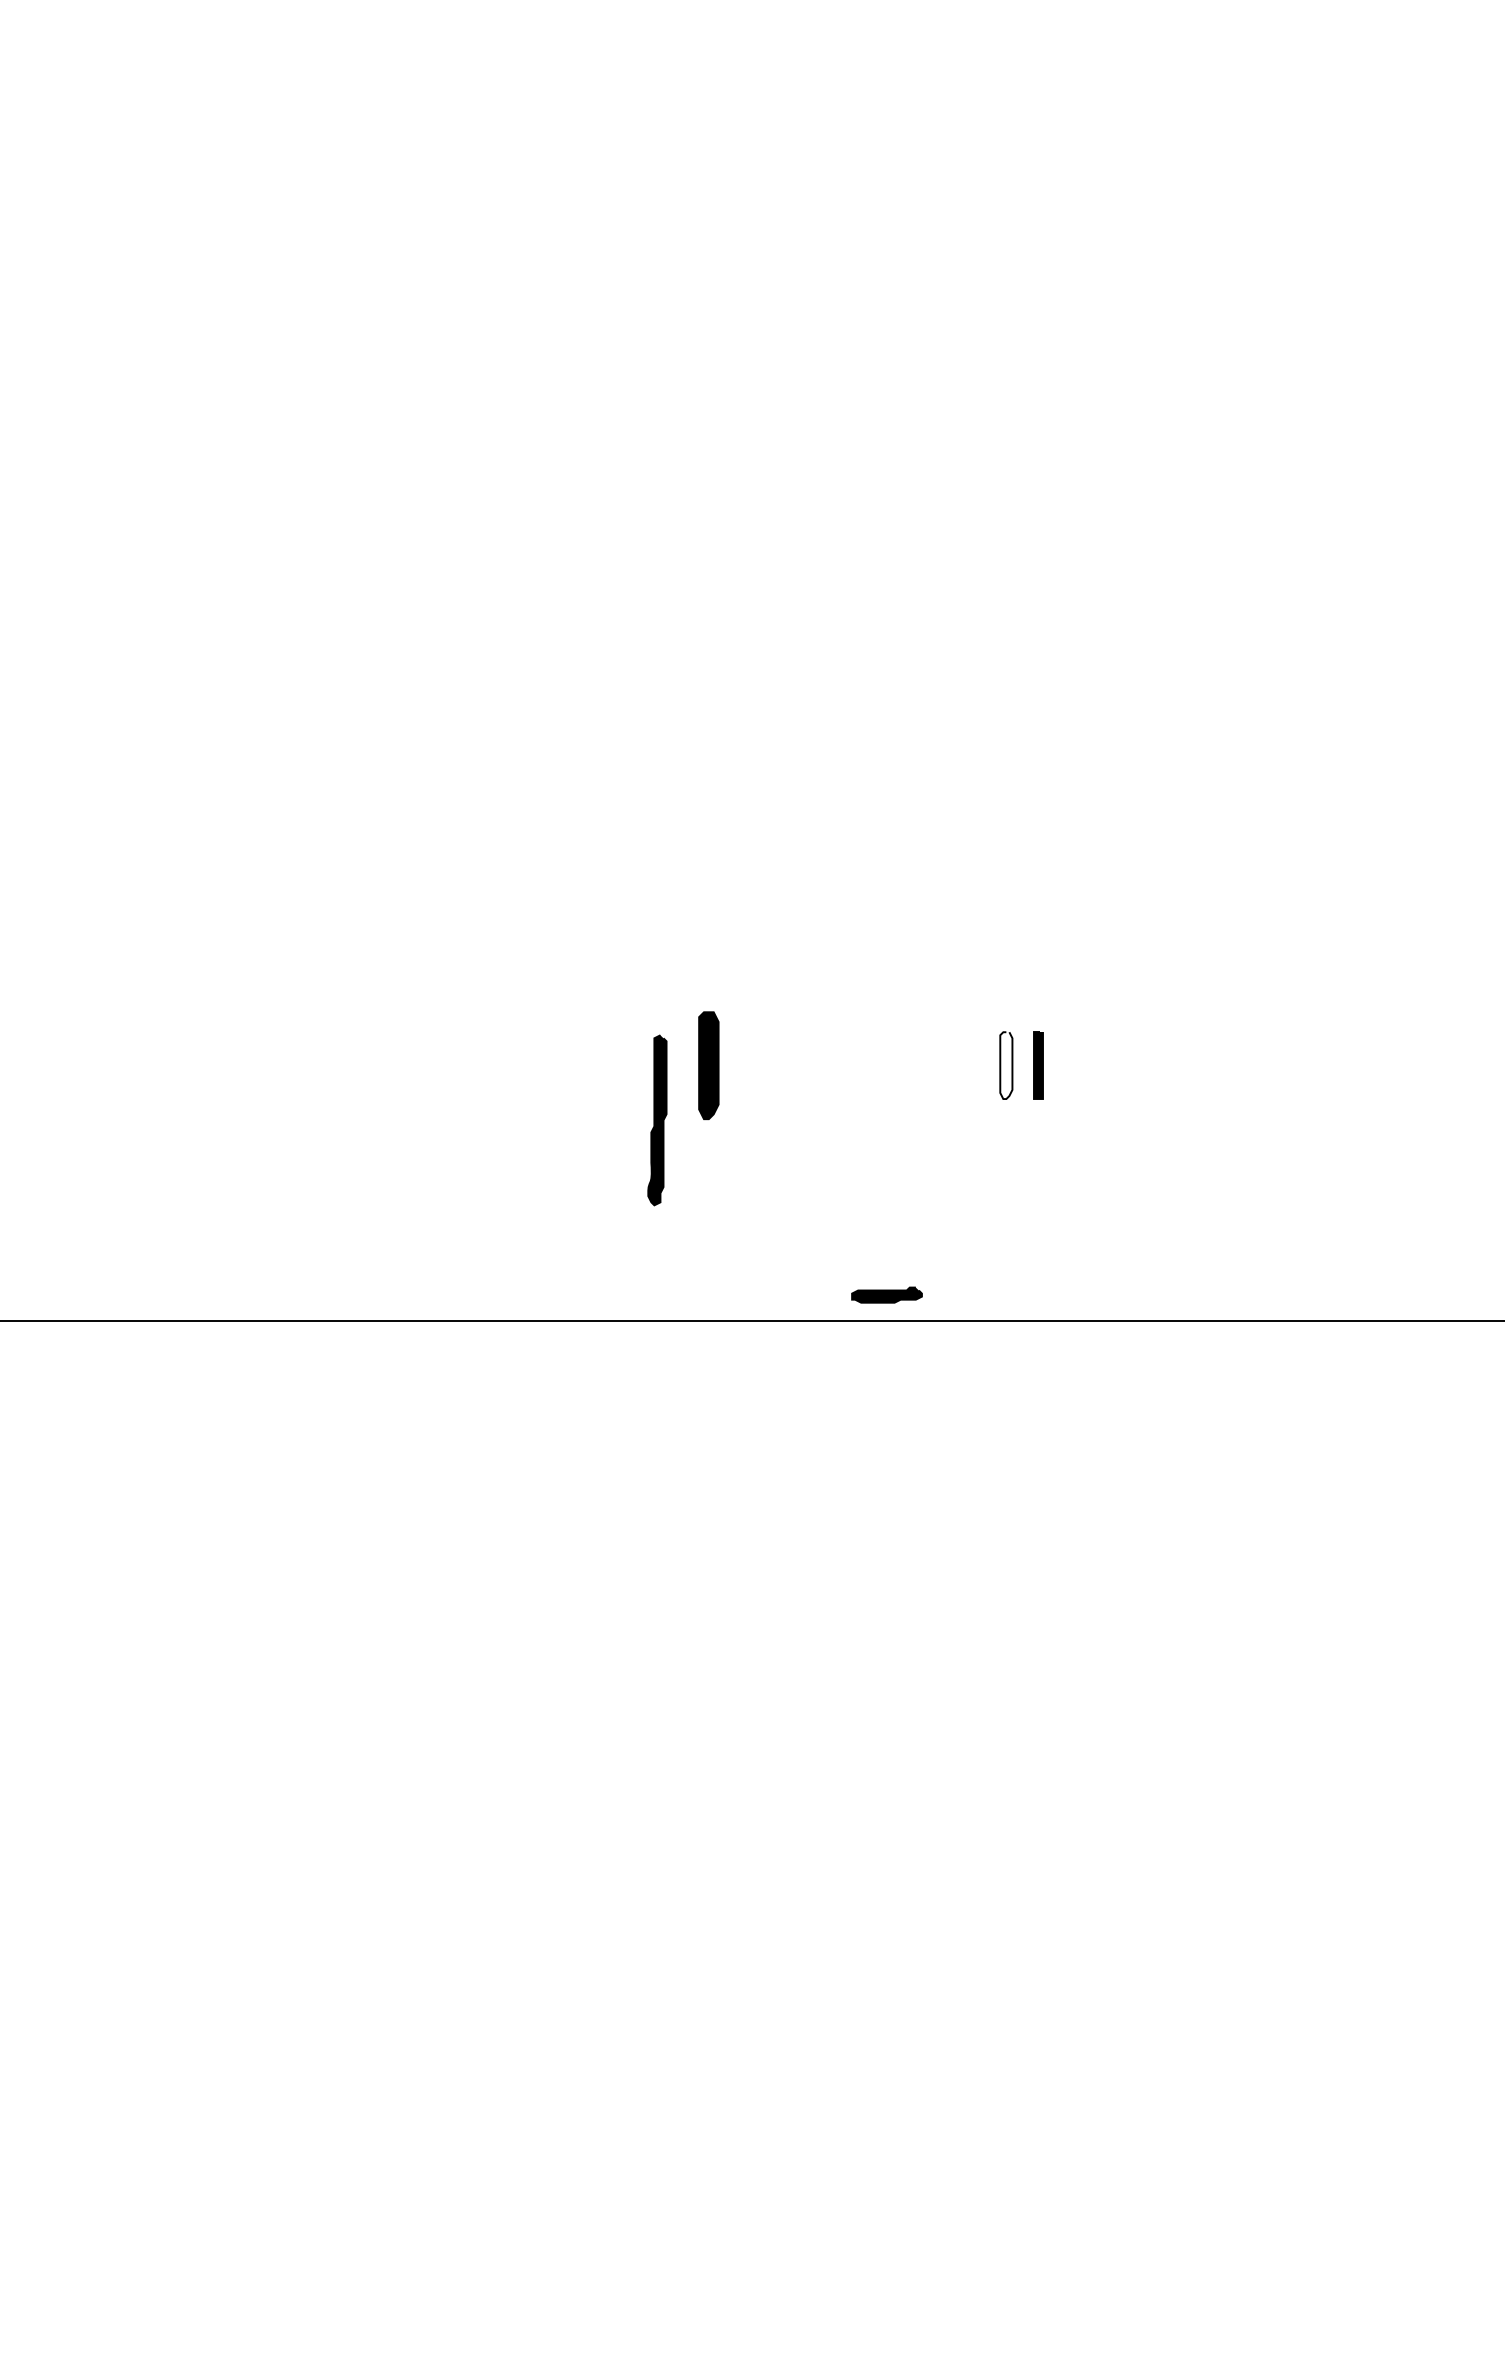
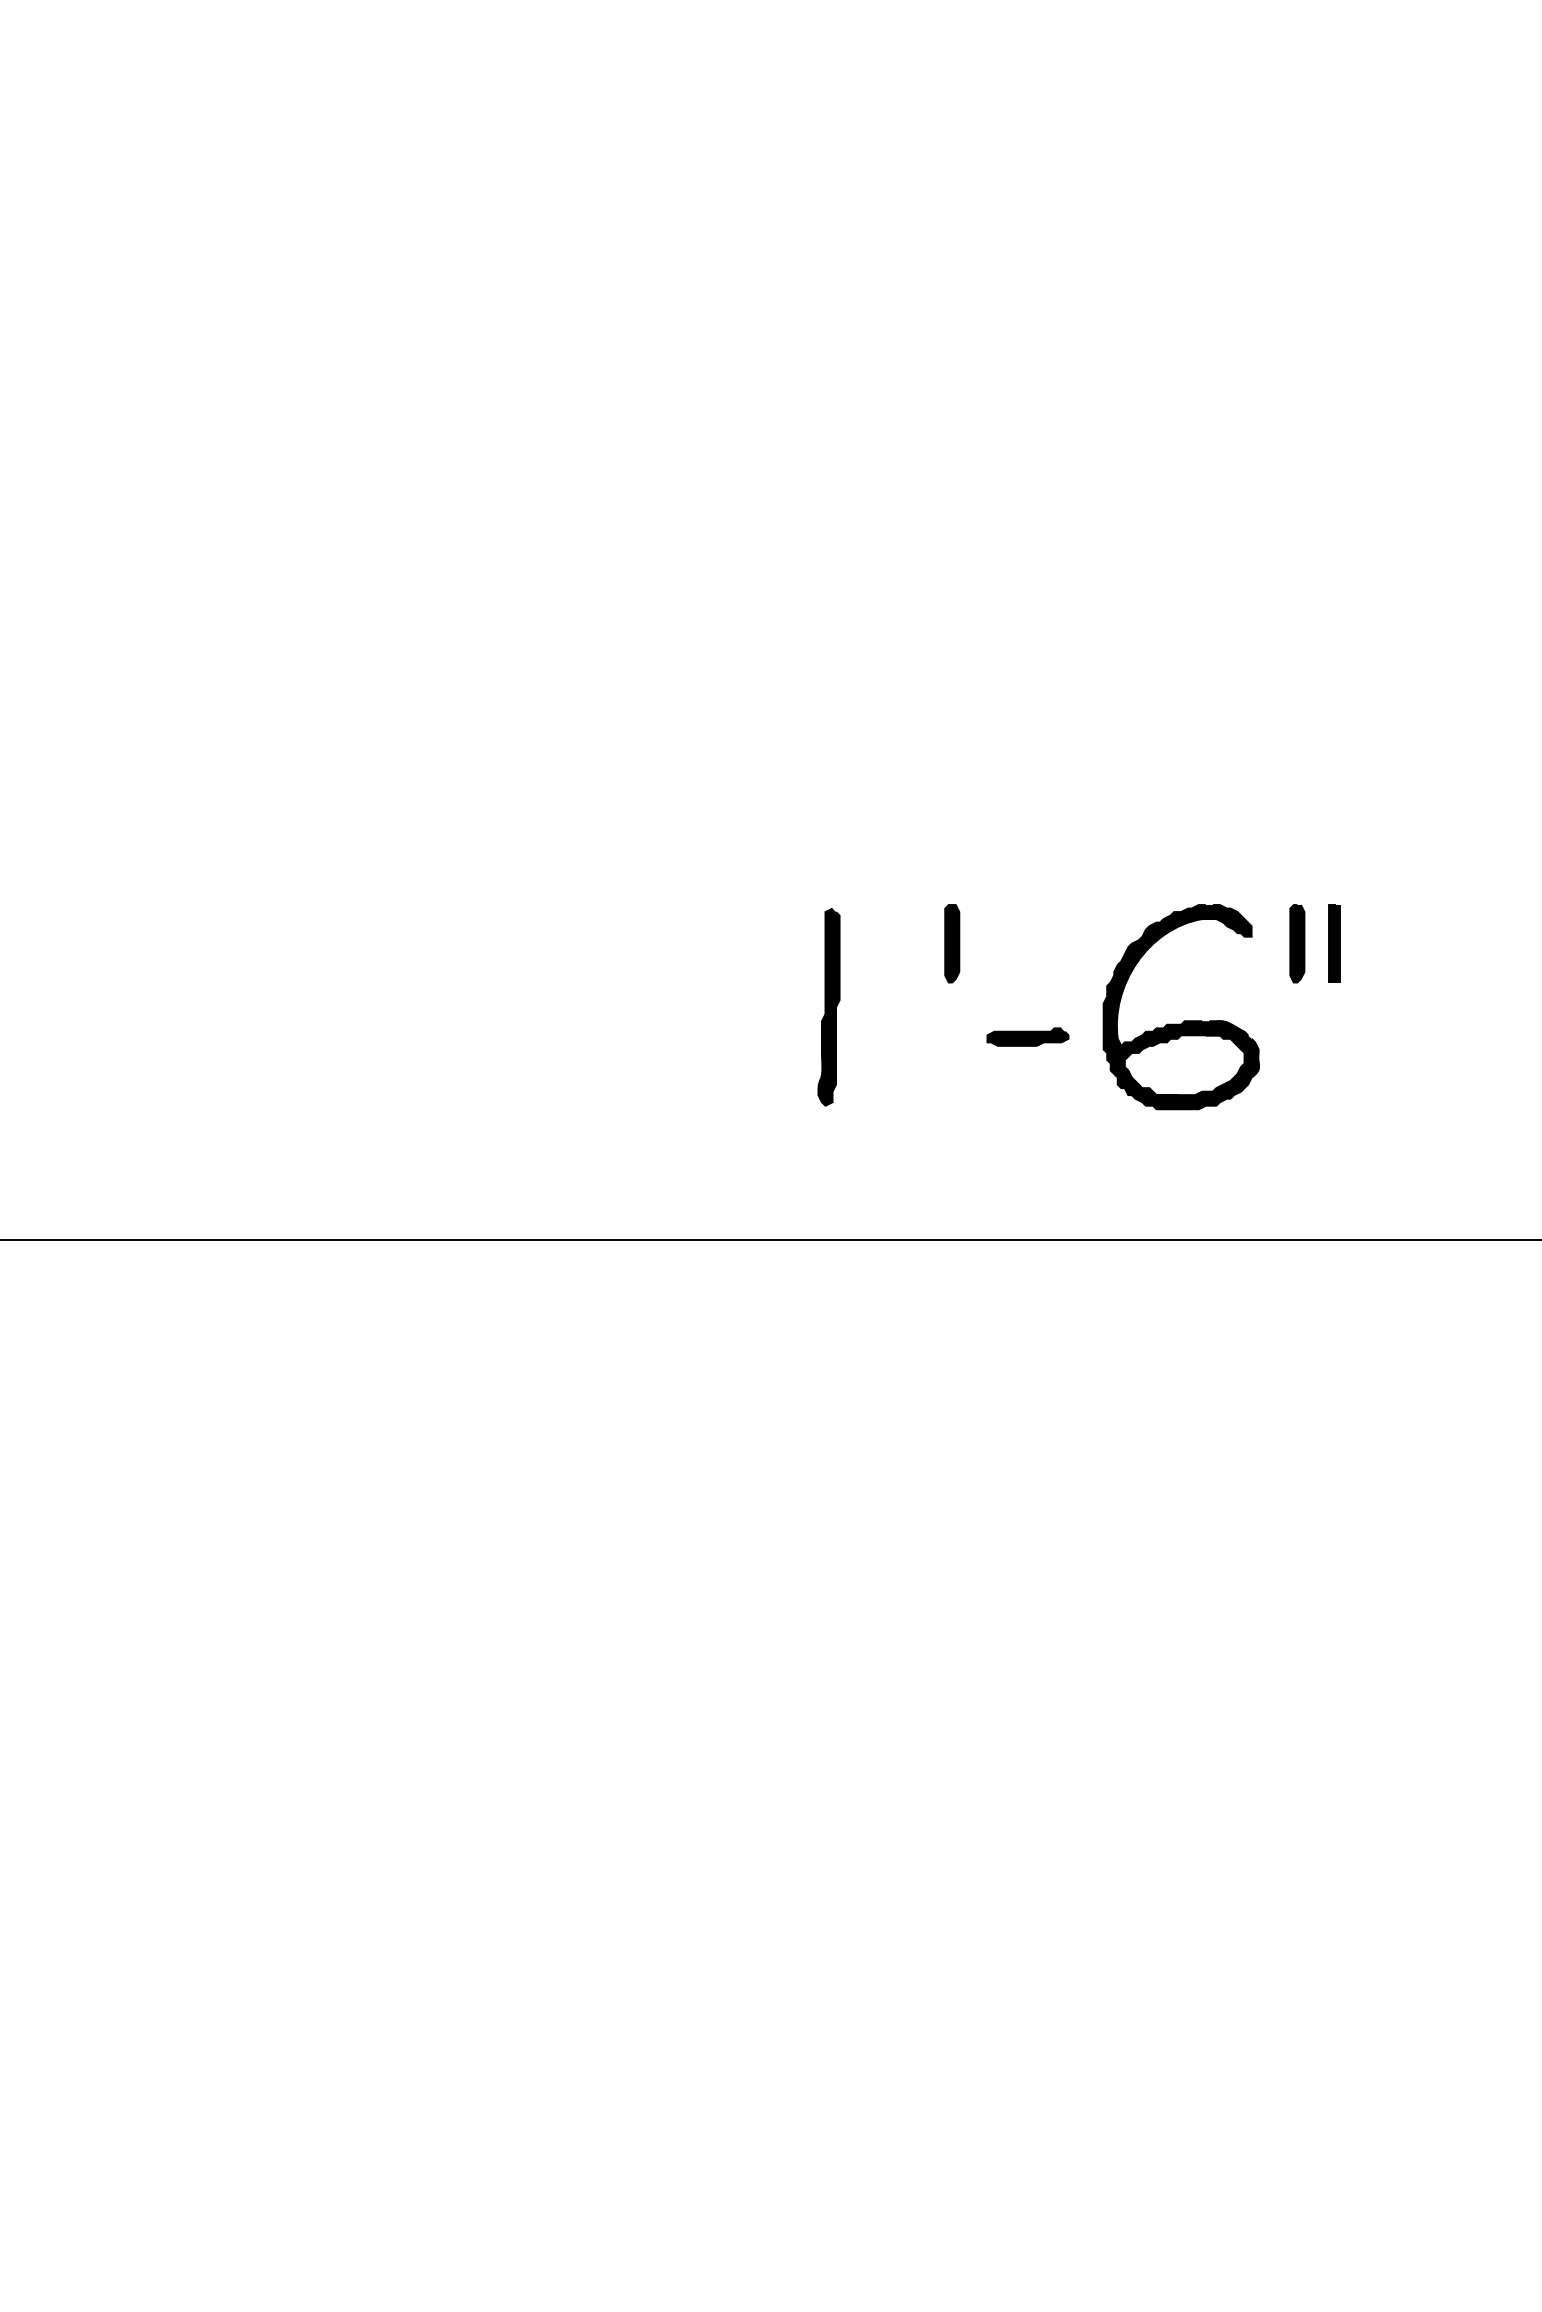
part: (708, 1065) -> (951, 943), size x0.62
fill: (1006, 1065) -> (1297, 943), added
part: (657, 1120) -> (829, 1007), moved
part: (908, 1131) -> (1183, 1020), added
part: (886, 1294) -> (1027, 1036), moved

